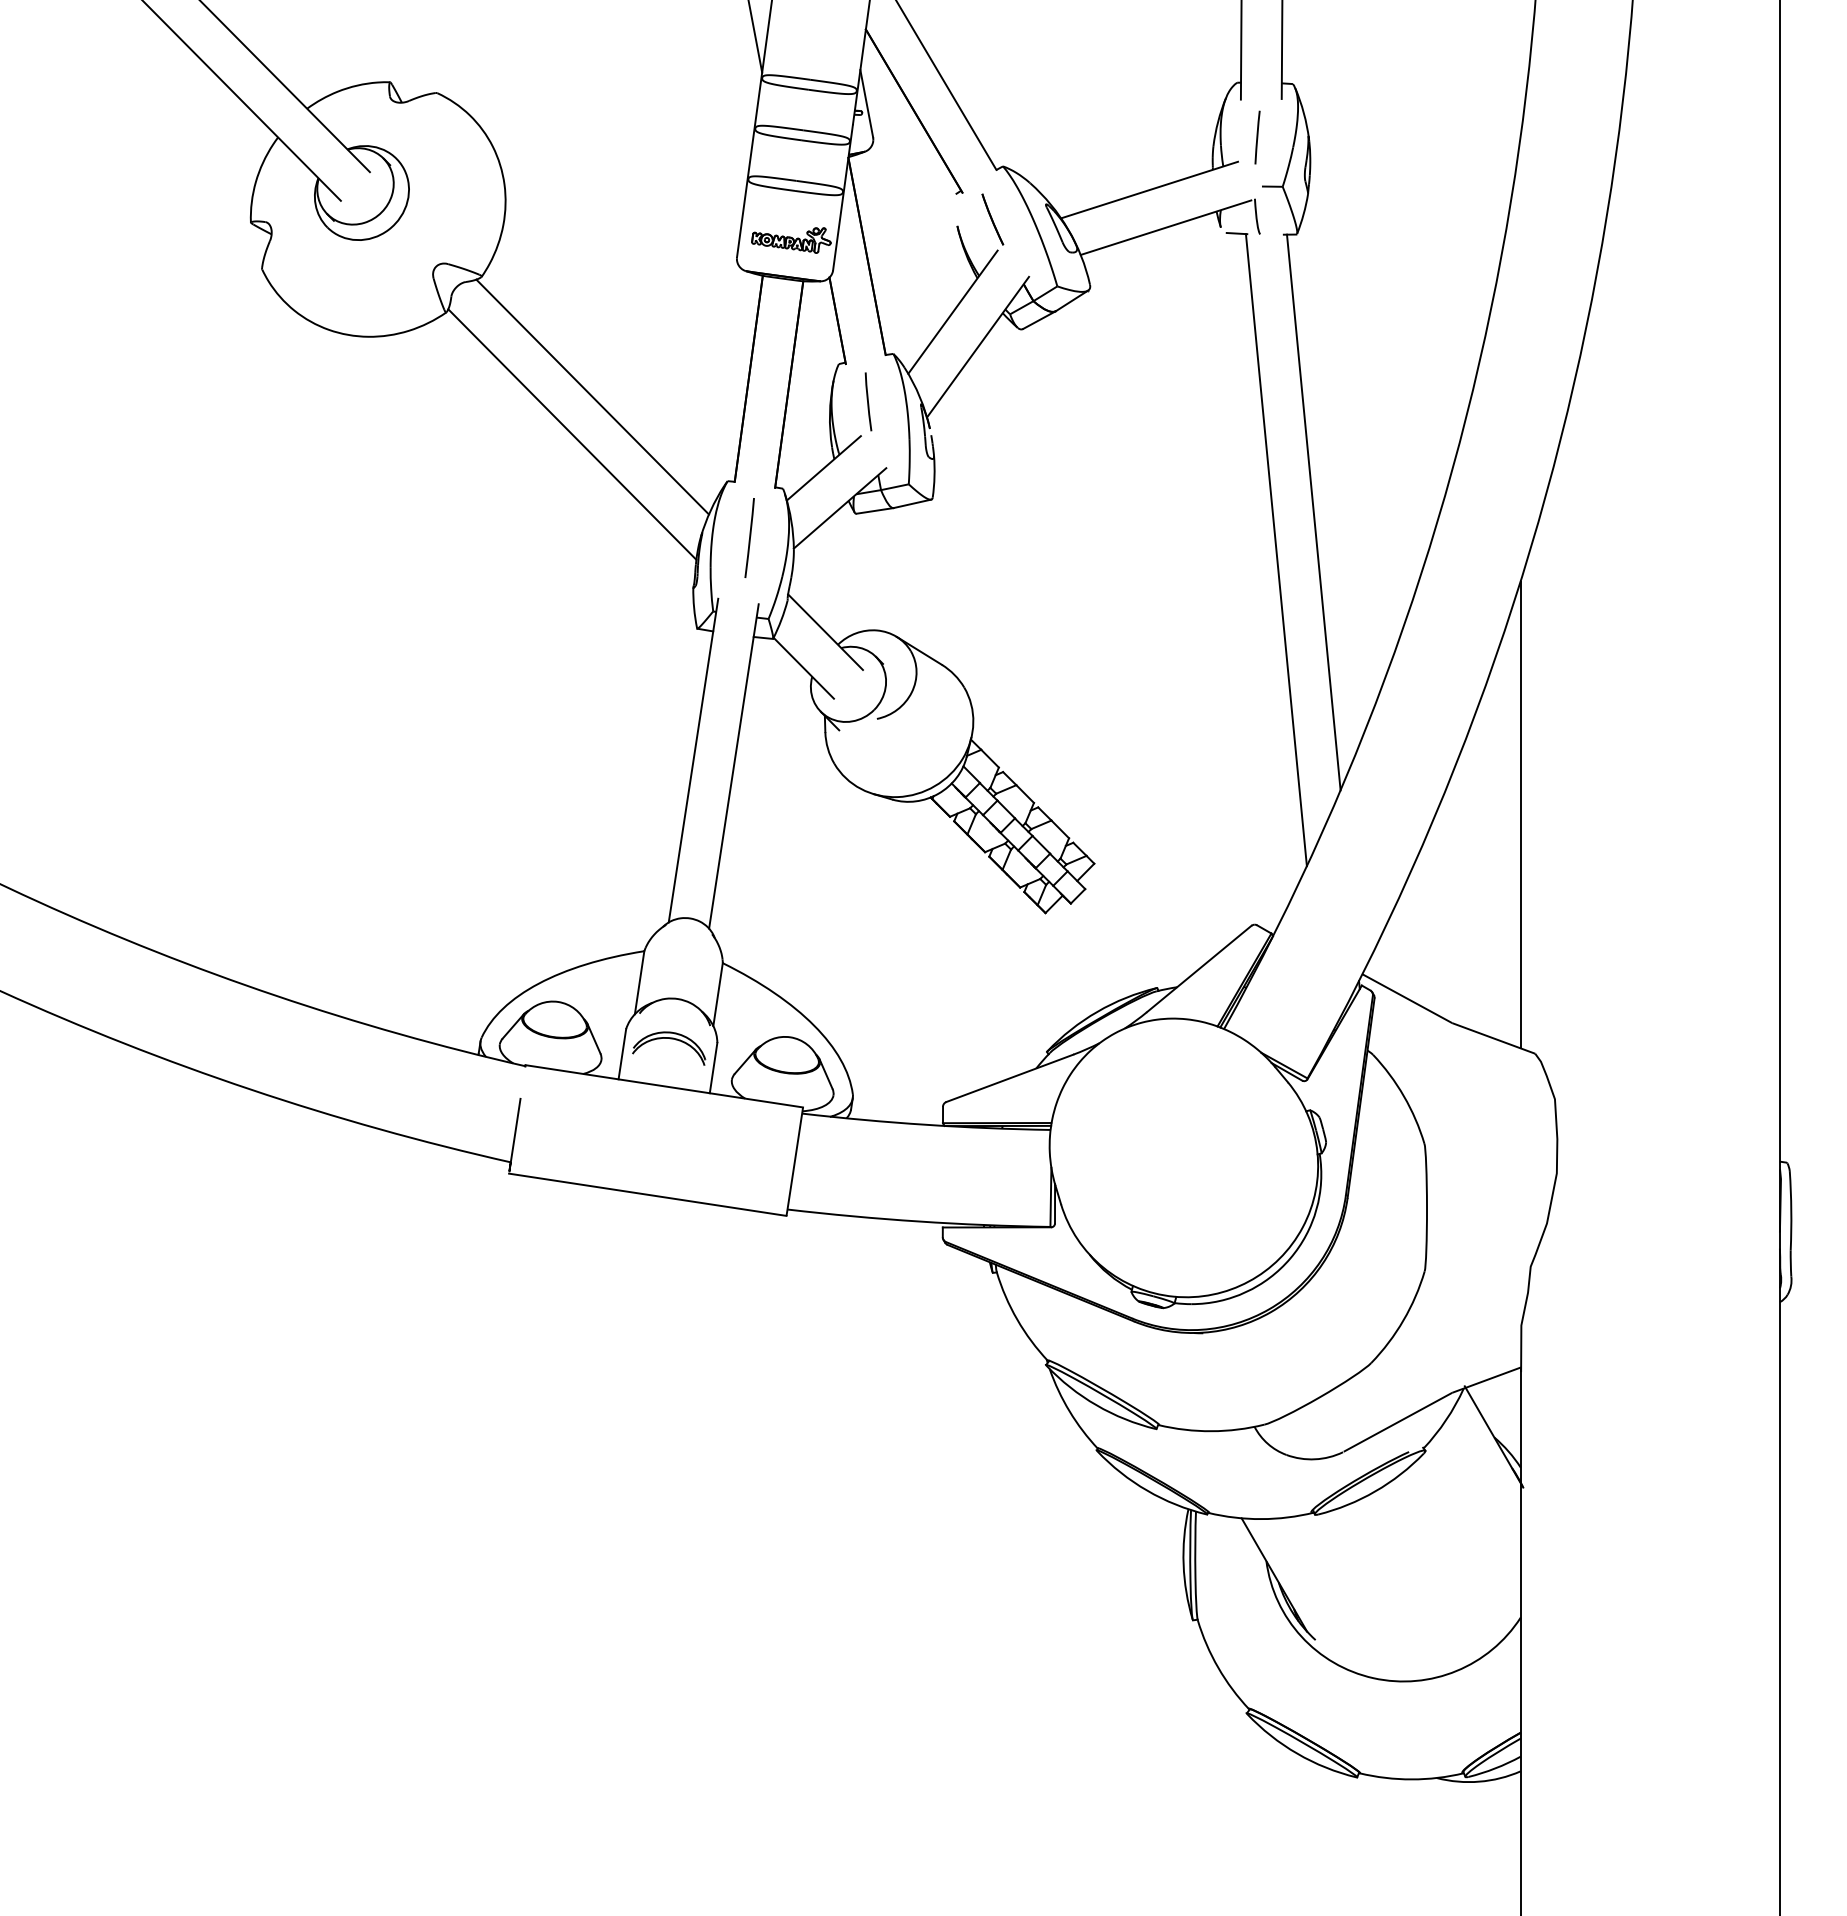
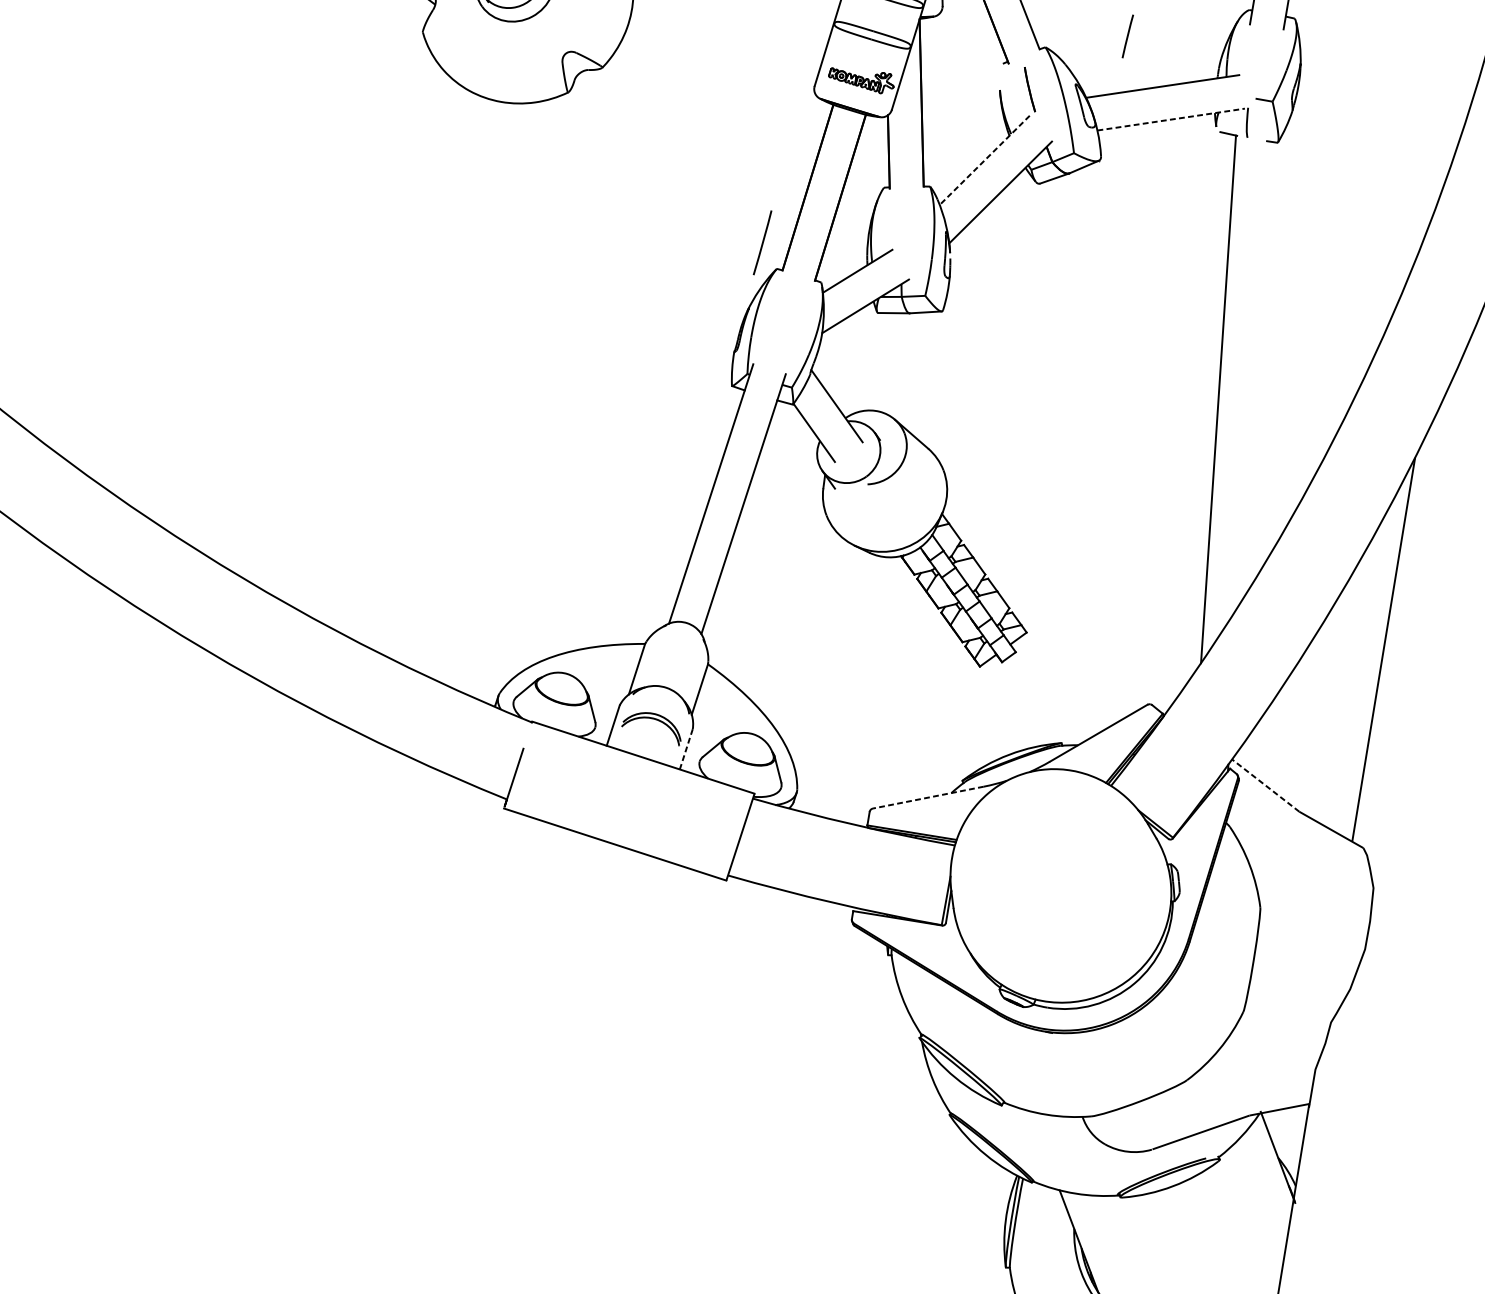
line: (1257, 137) -> (1127, 36), moved
line: (1166, 227) -> (1171, 119), solid -> dashed
line: (952, 312) -> (984, 160), solid -> dashed
line: (592, 396) -> (677, 181), removed
line: (868, 401) -> (903, 222), removed
line: (572, 434) -> (655, 209), removed
line: (1313, 512) -> (1254, 373), removed
line: (749, 537) -> (762, 242), moved
line: (1406, 998) -> (1265, 785), solid -> dashed
line: (713, 1068) -> (686, 749), solid -> dashed
line: (1009, 1078) -> (928, 797), solid -> dashed

